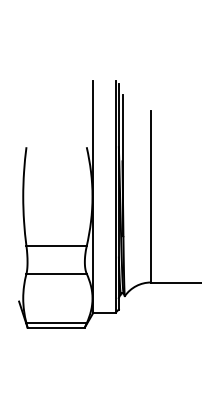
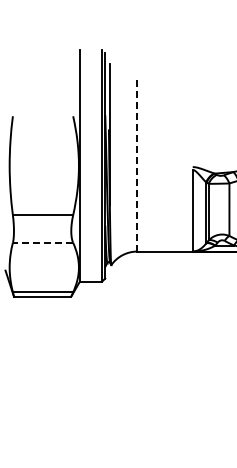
line: (151, 196) -> (137, 165), solid -> dashed
line: (56, 273) -> (42, 242), solid -> dashed

